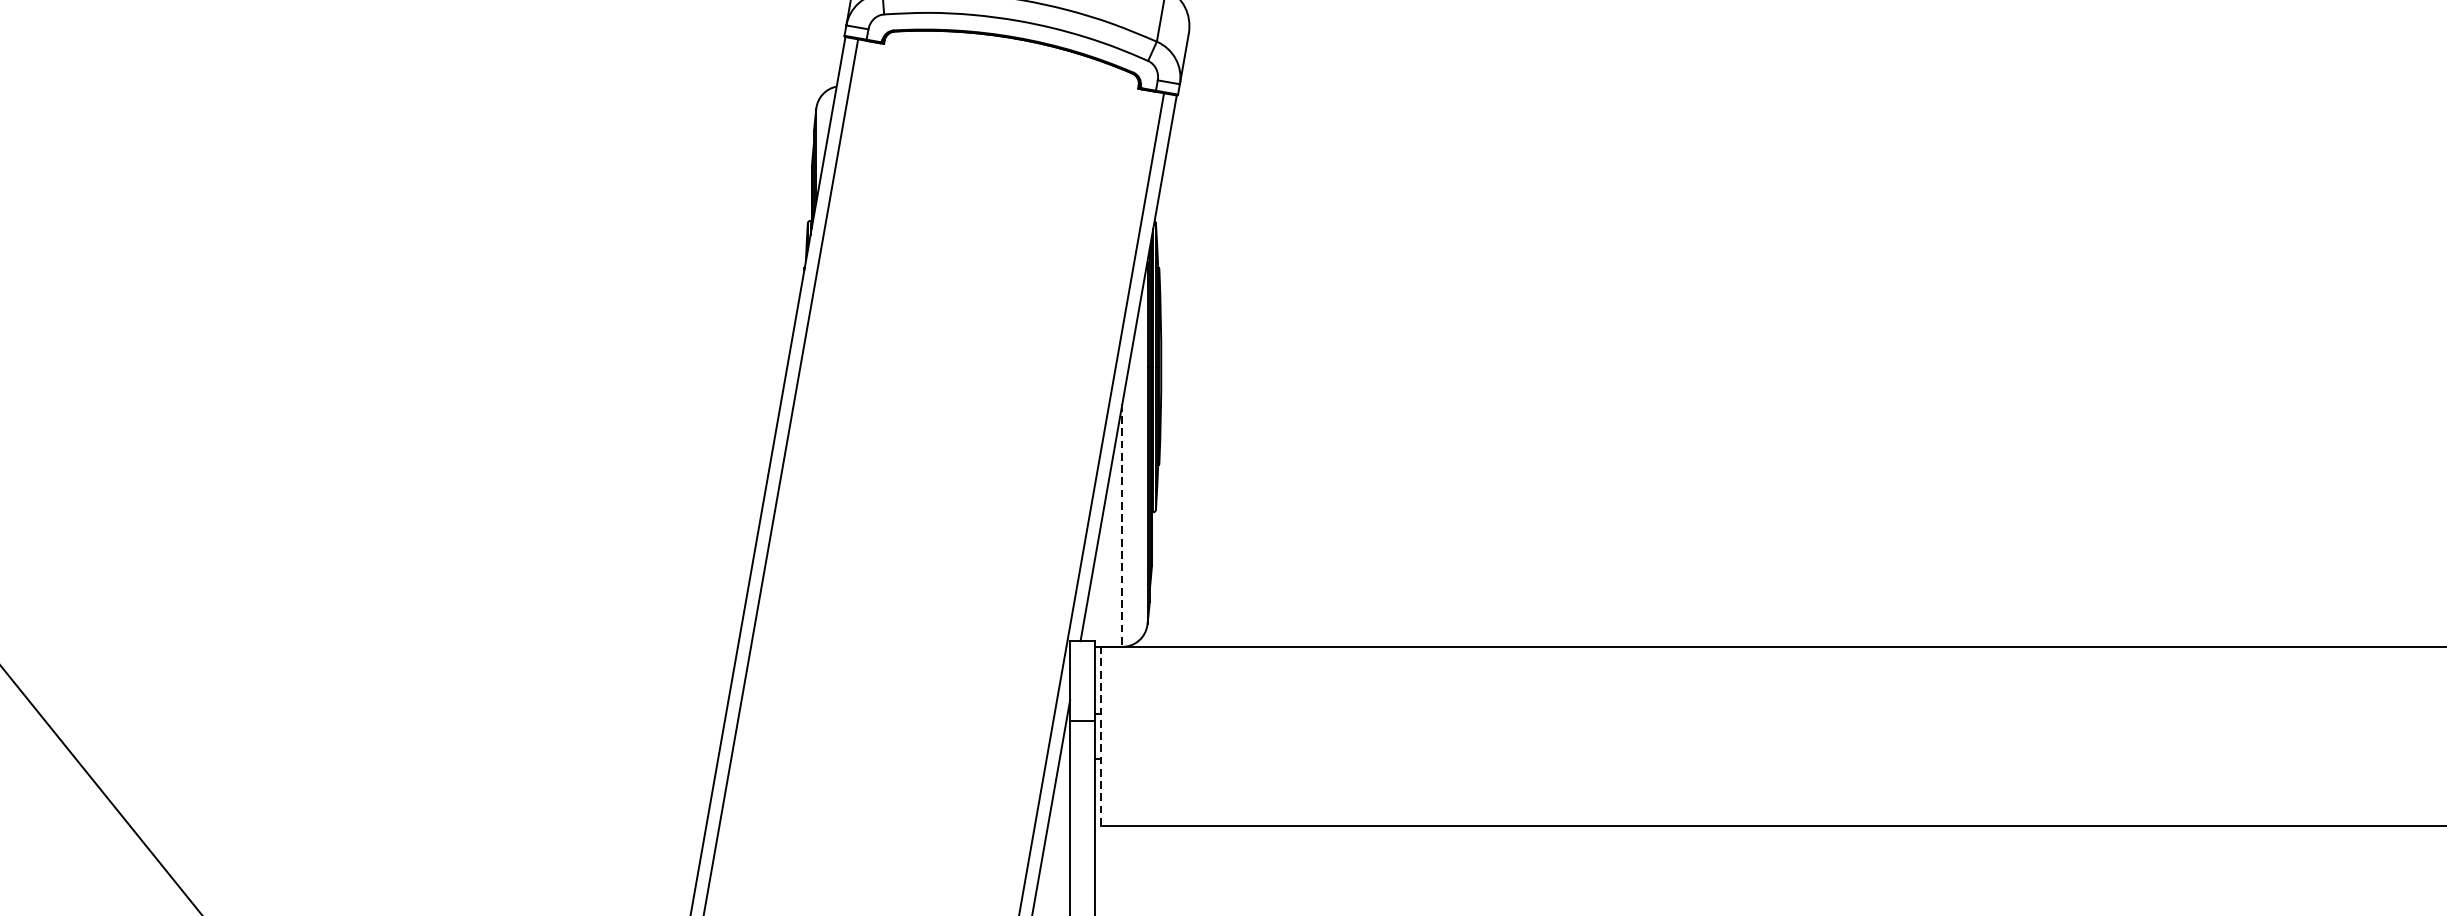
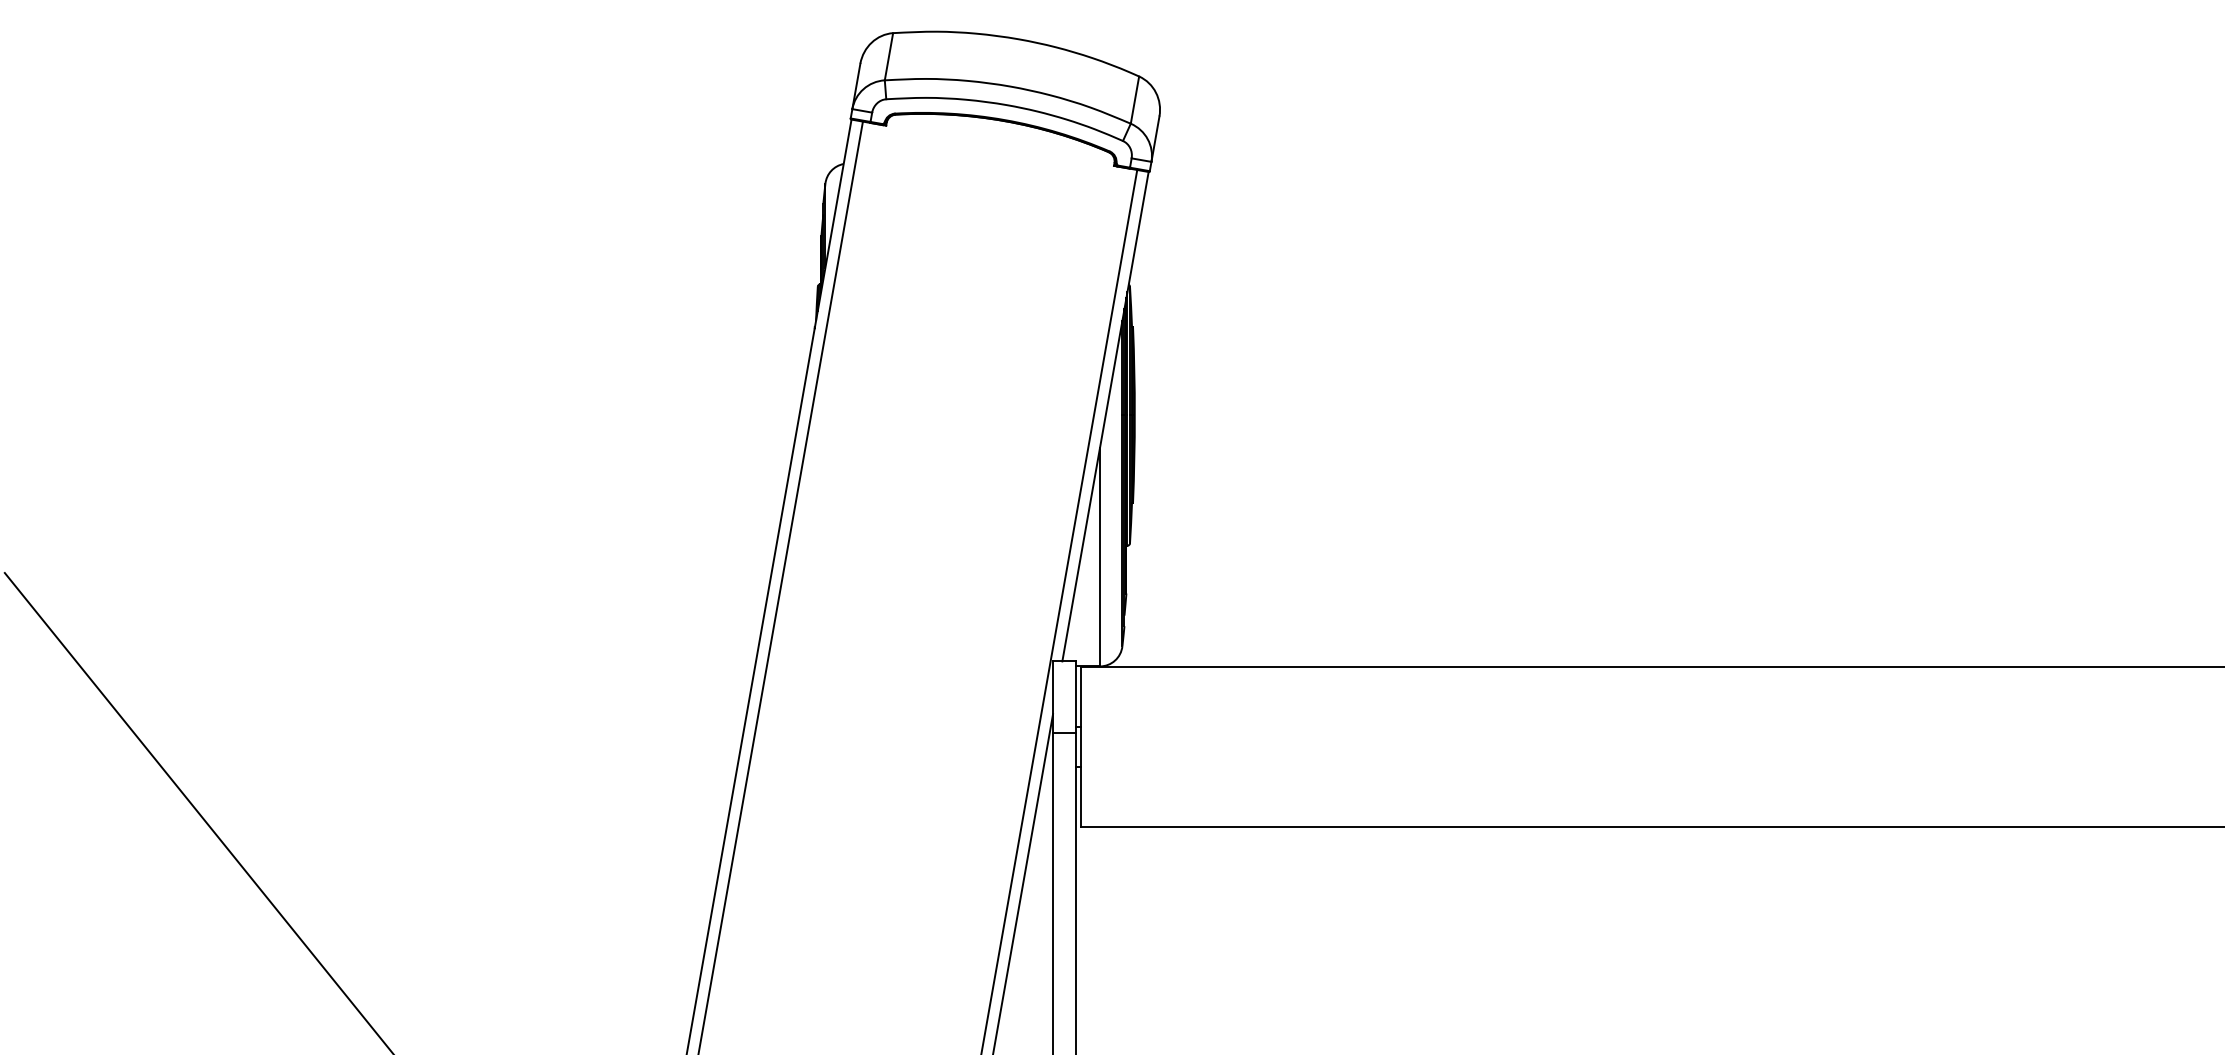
line: (1121, 525) -> (1099, 557), dashed -> solid
line: (1100, 736) -> (1080, 746), dashed -> solid

